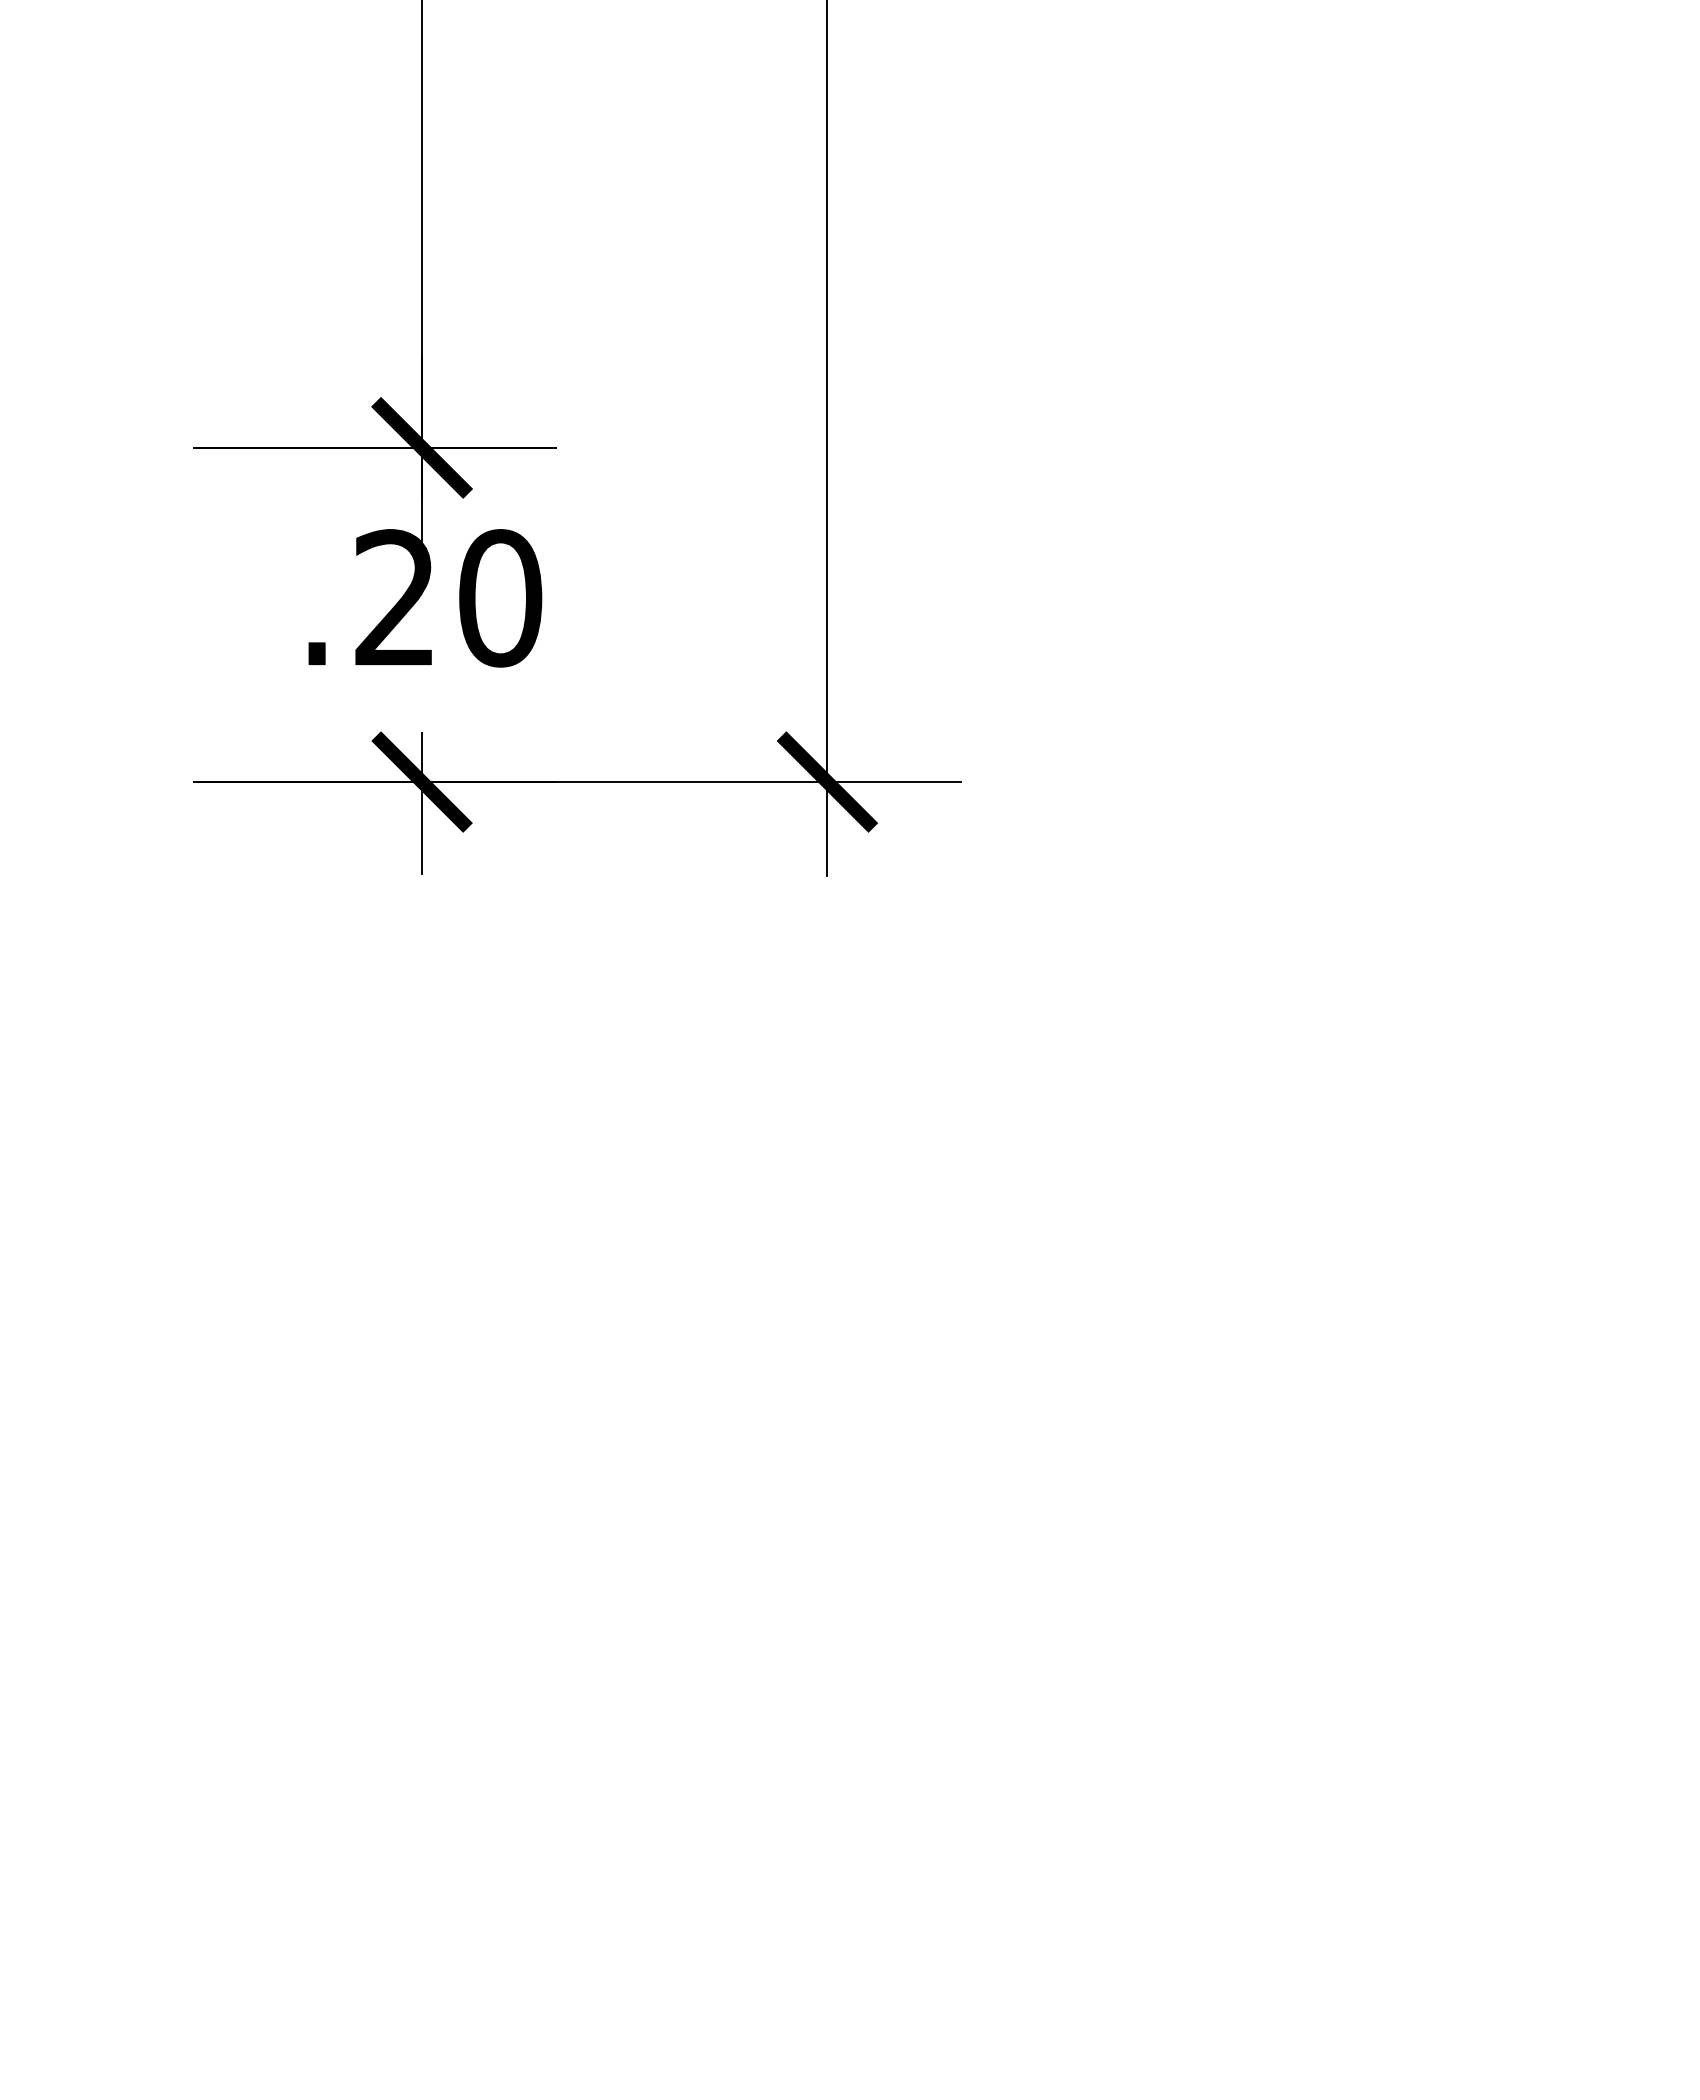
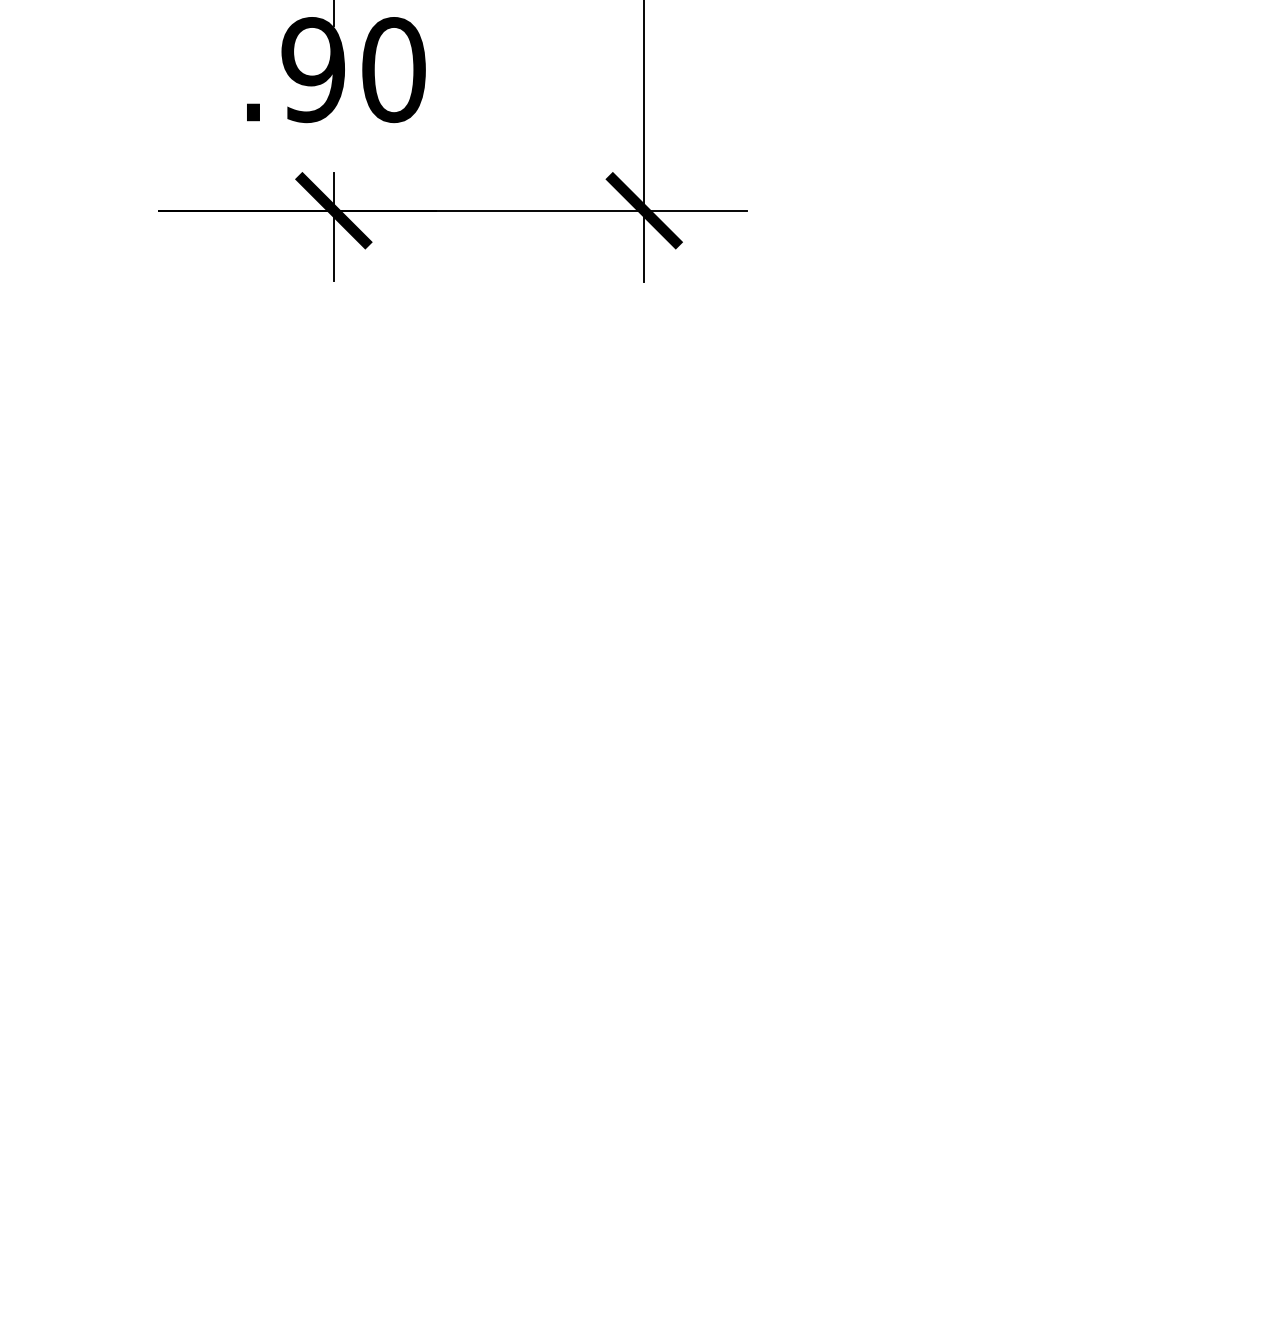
text: (394, 598) -> (312, 70), .20 -> .90

